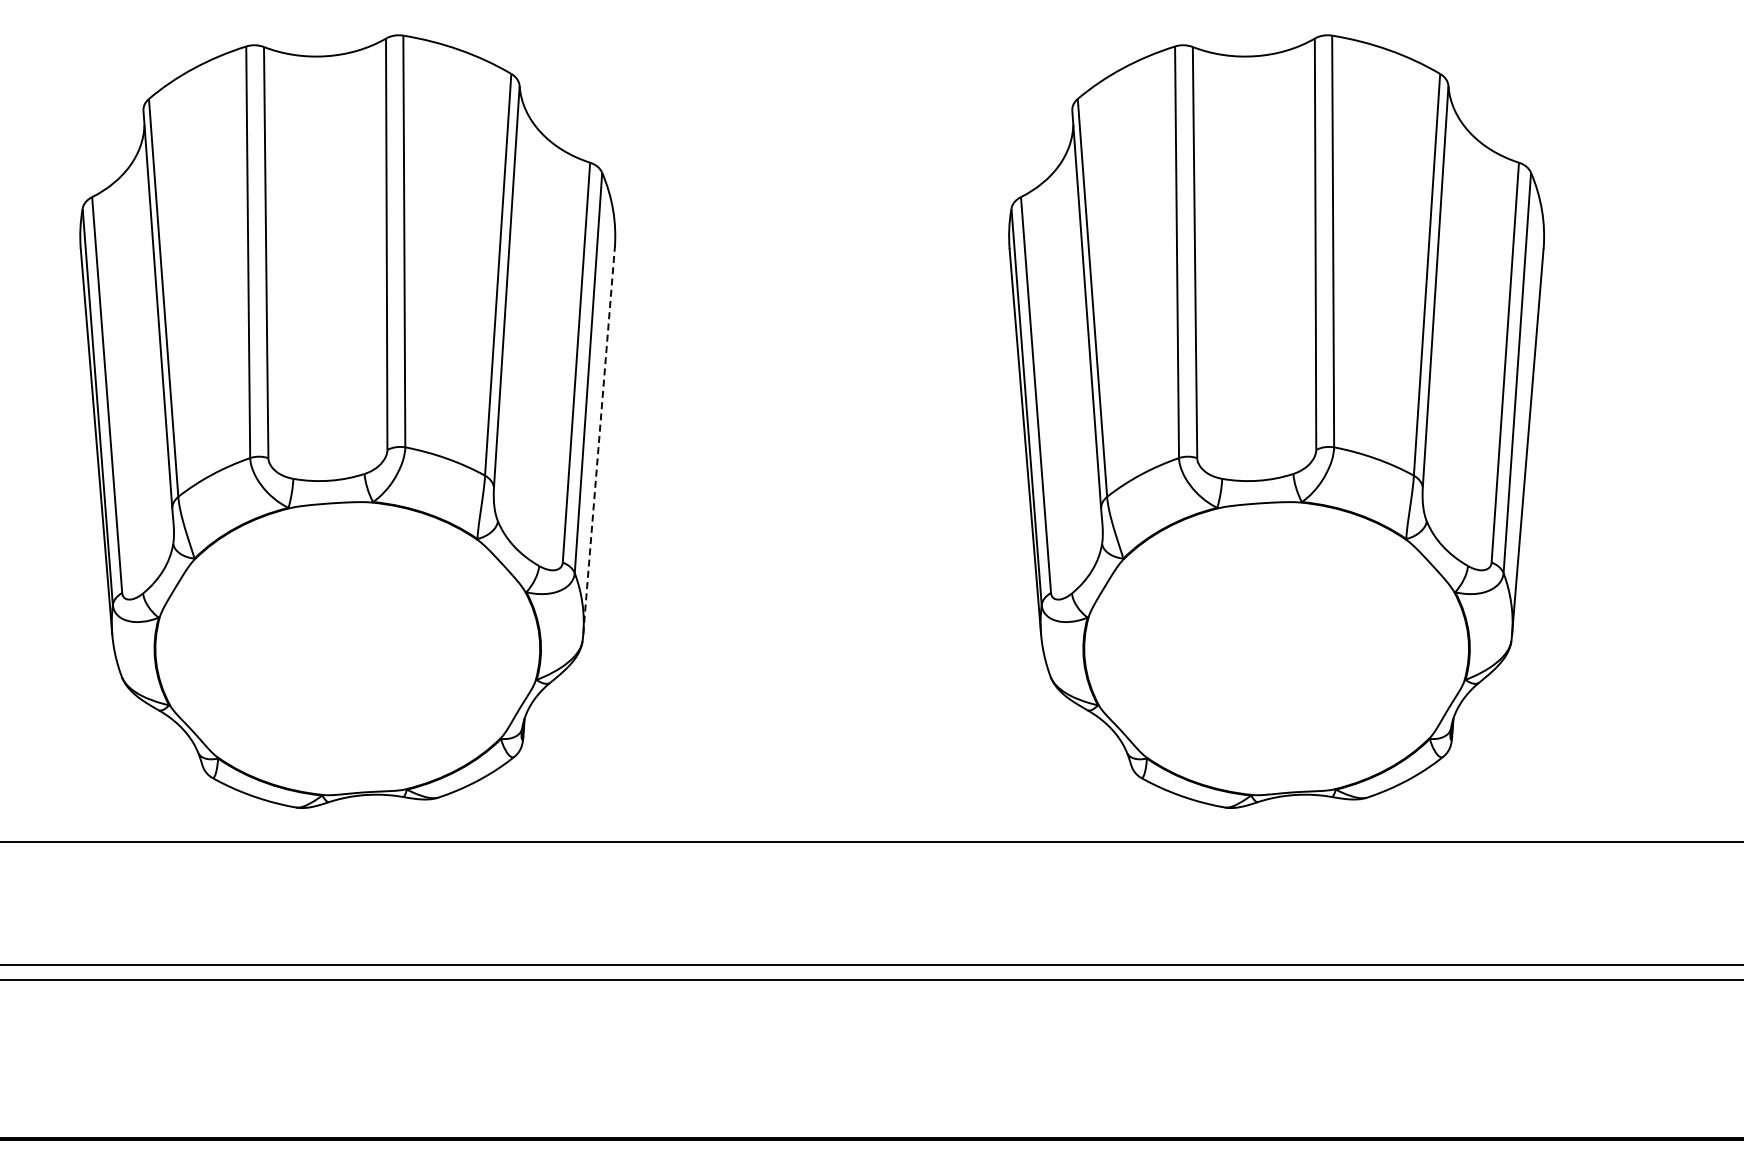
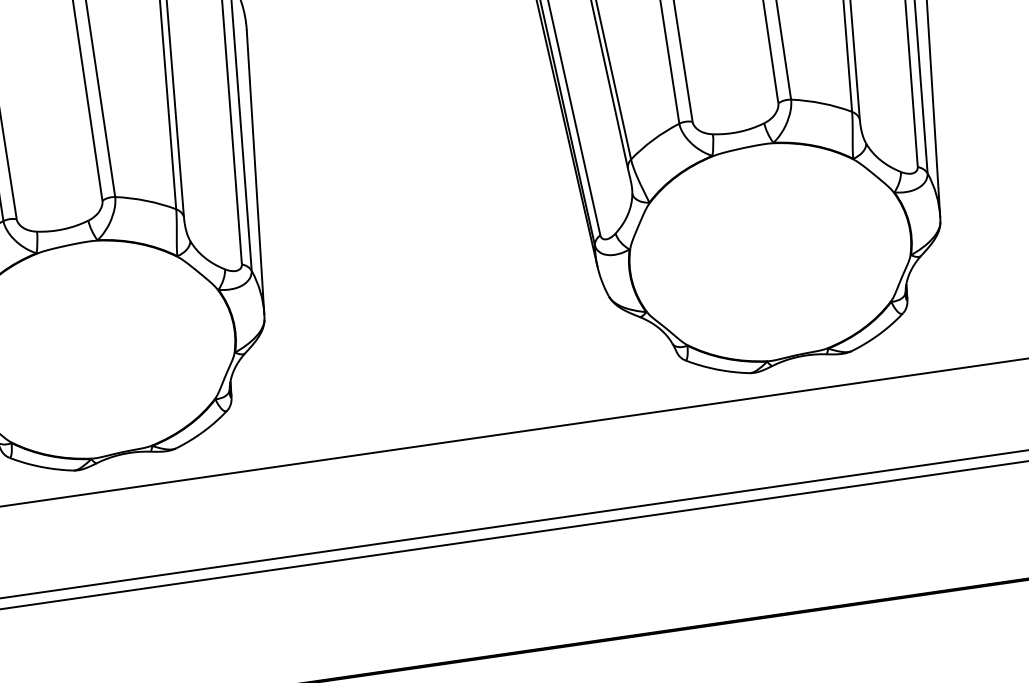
line: (599, 440) -> (255, 171), dashed -> solid

